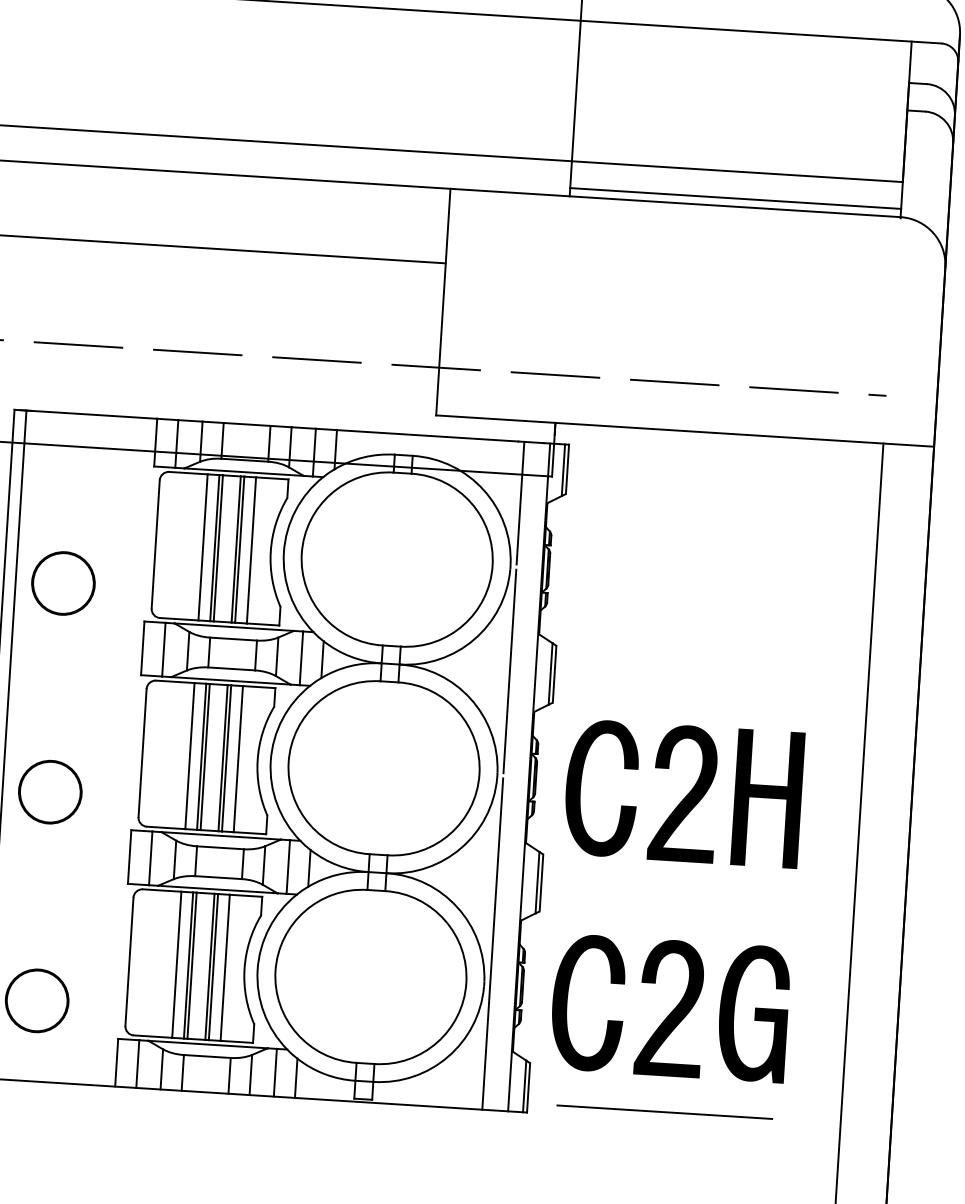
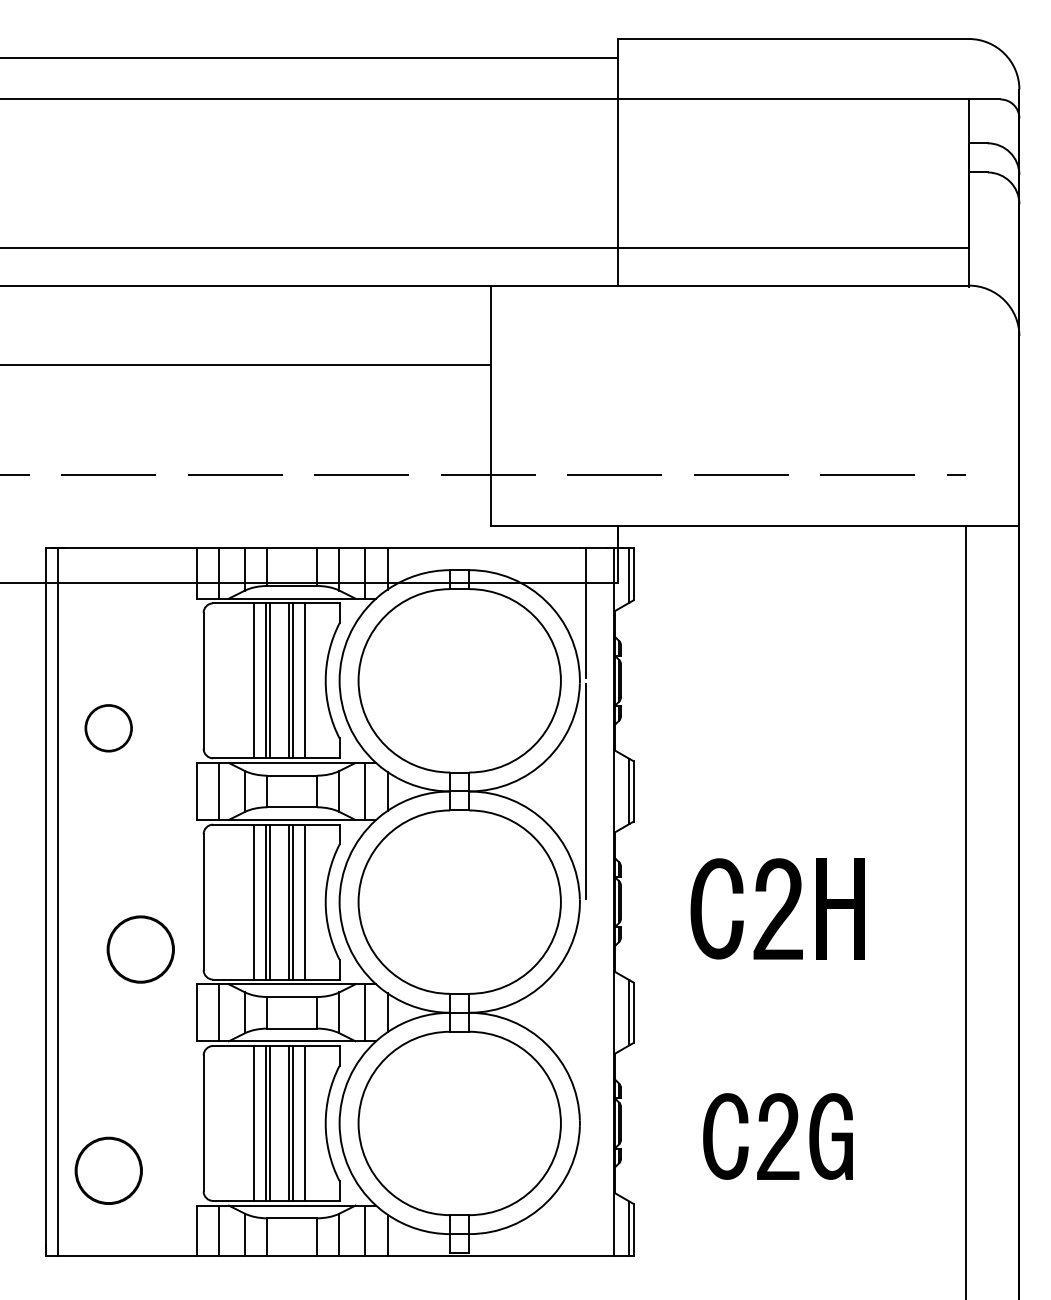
line: (734, 198) -> (792, 276), removed
circle: (63, 583) -> (108, 728), size x0.7
circle: (50, 792) -> (140, 949), moved
part: (683, 793) -> (777, 908), size x0.7
line: (492, 944) -> (586, 1080), removed
part: (669, 1008) -> (777, 1136), size x0.6
line: (664, 1111) -> (778, 1246), removed

